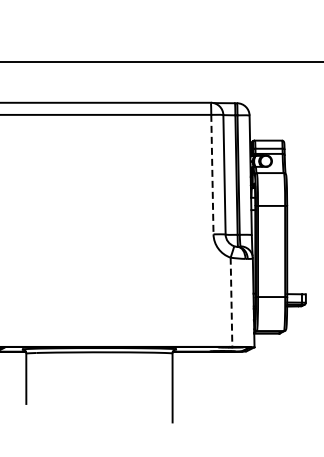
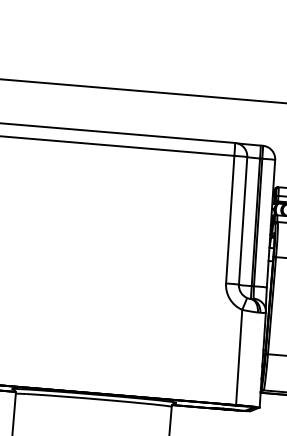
line: (212, 174) -> (230, 219), dashed -> solid
line: (231, 302) -> (239, 357), dashed -> solid

